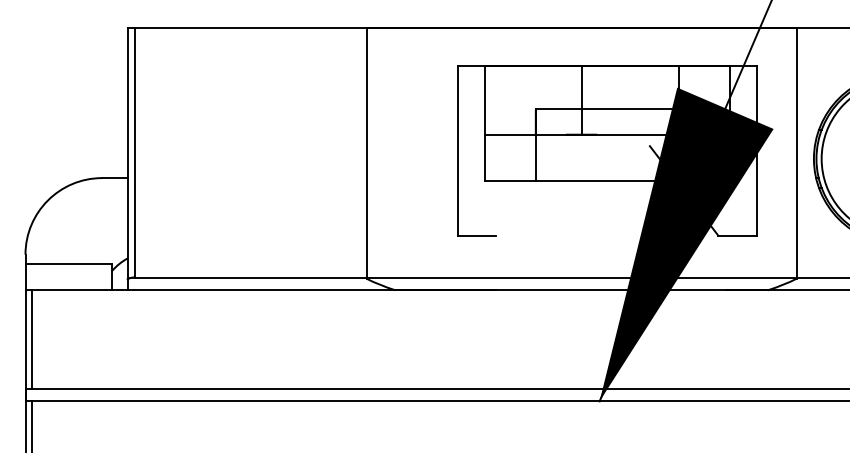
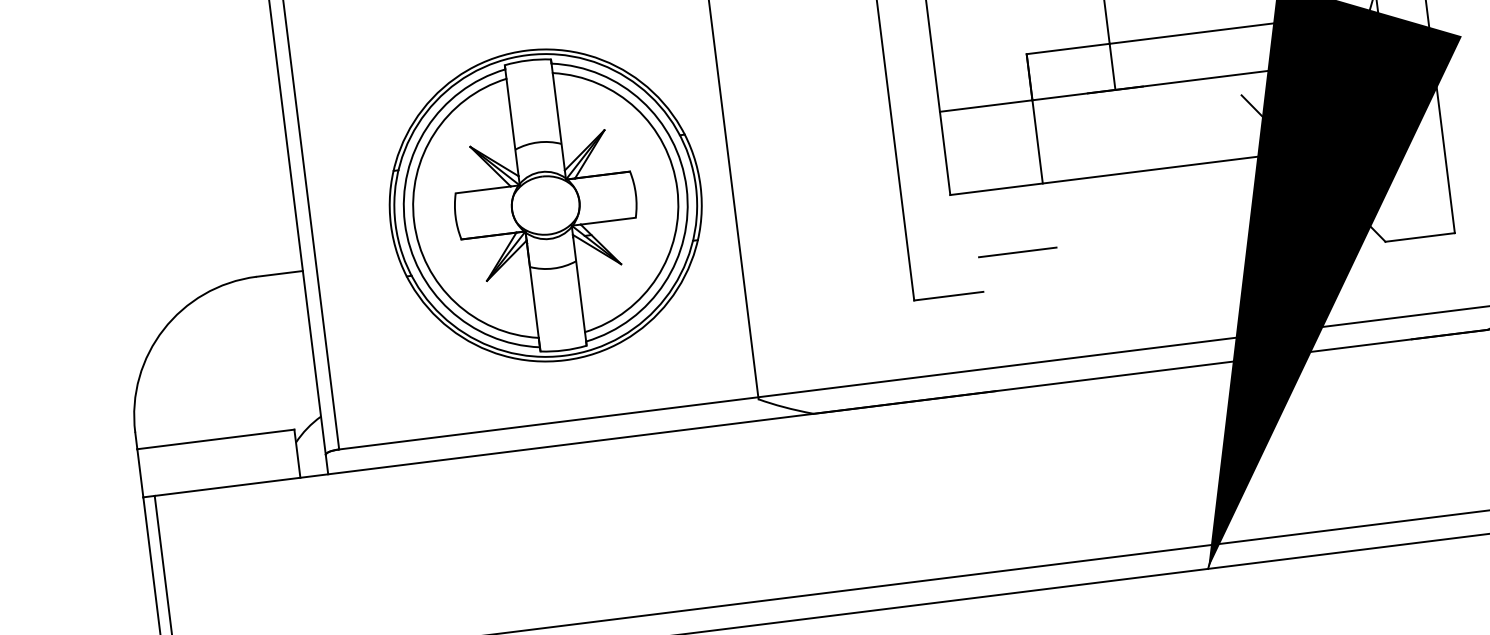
part: (263, 158) -> (544, 204), added
line: (517, 216) -> (1017, 252), added

